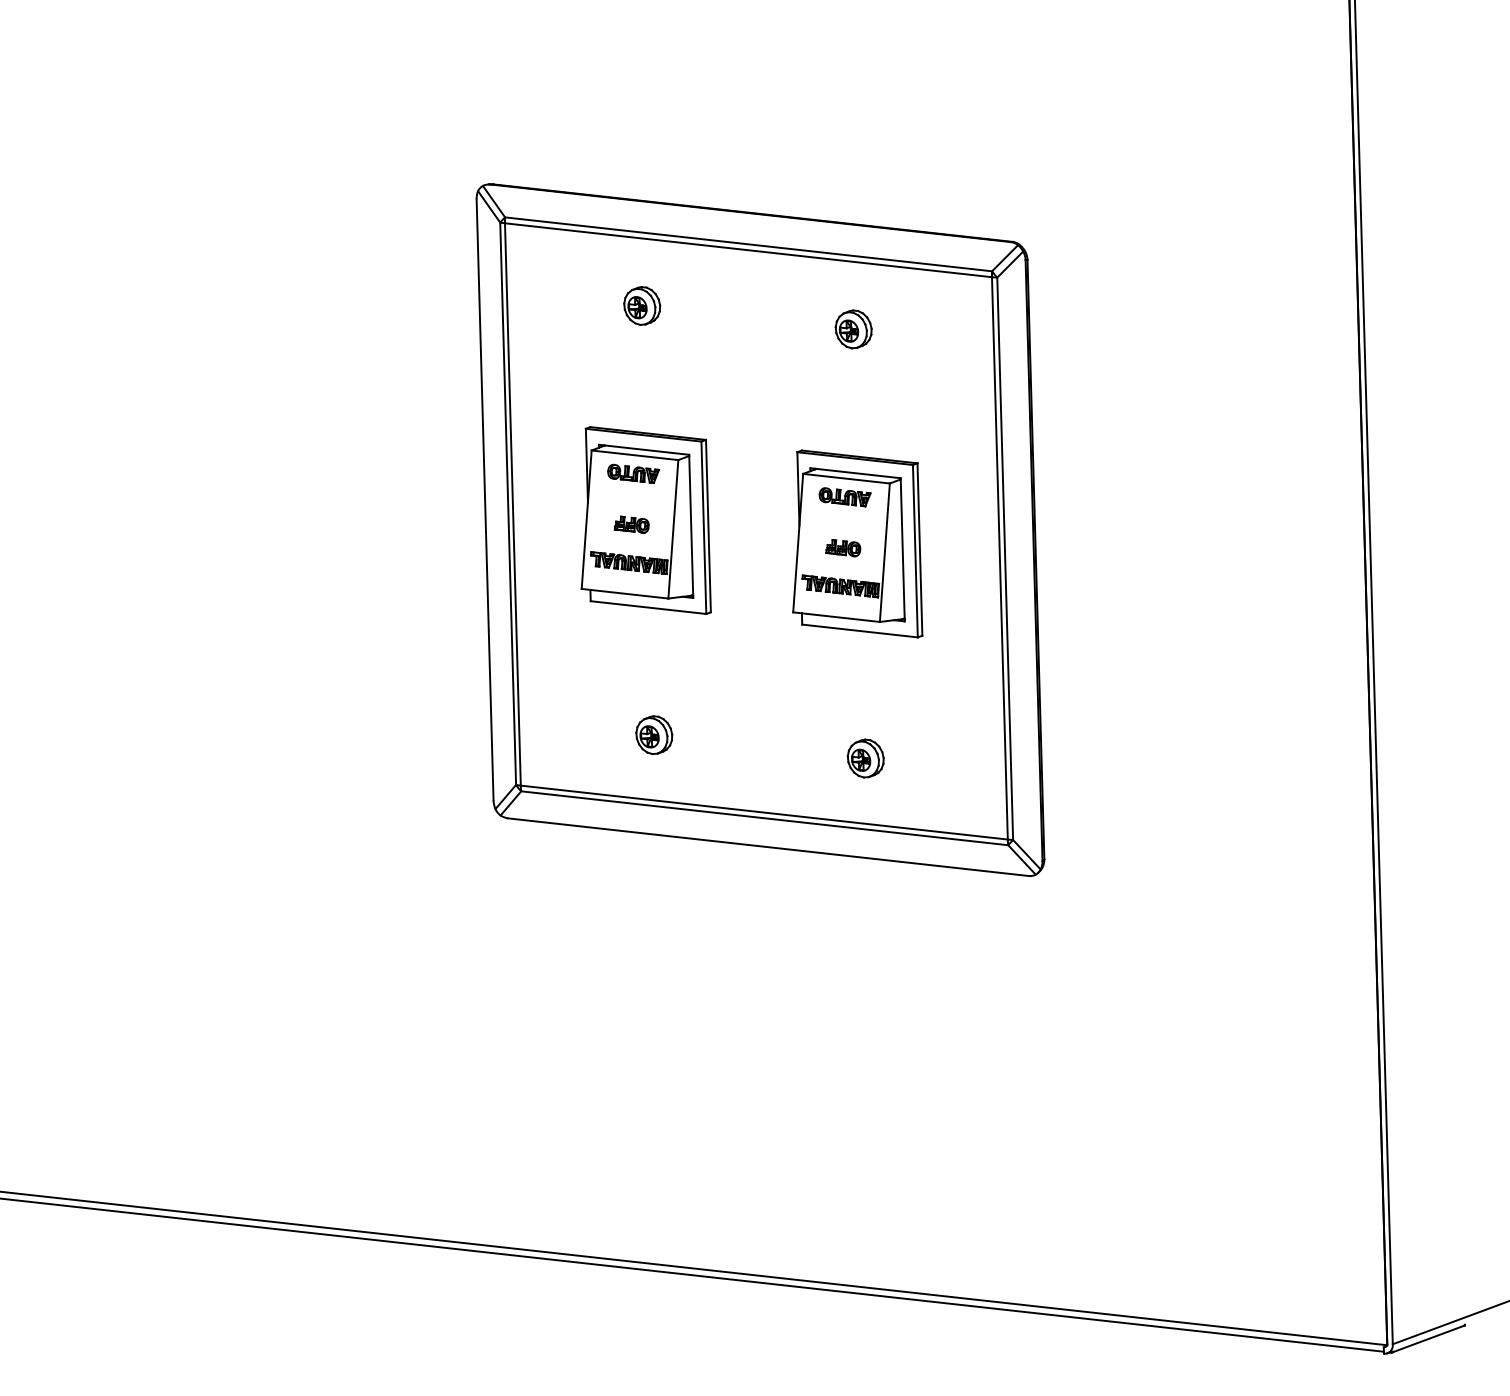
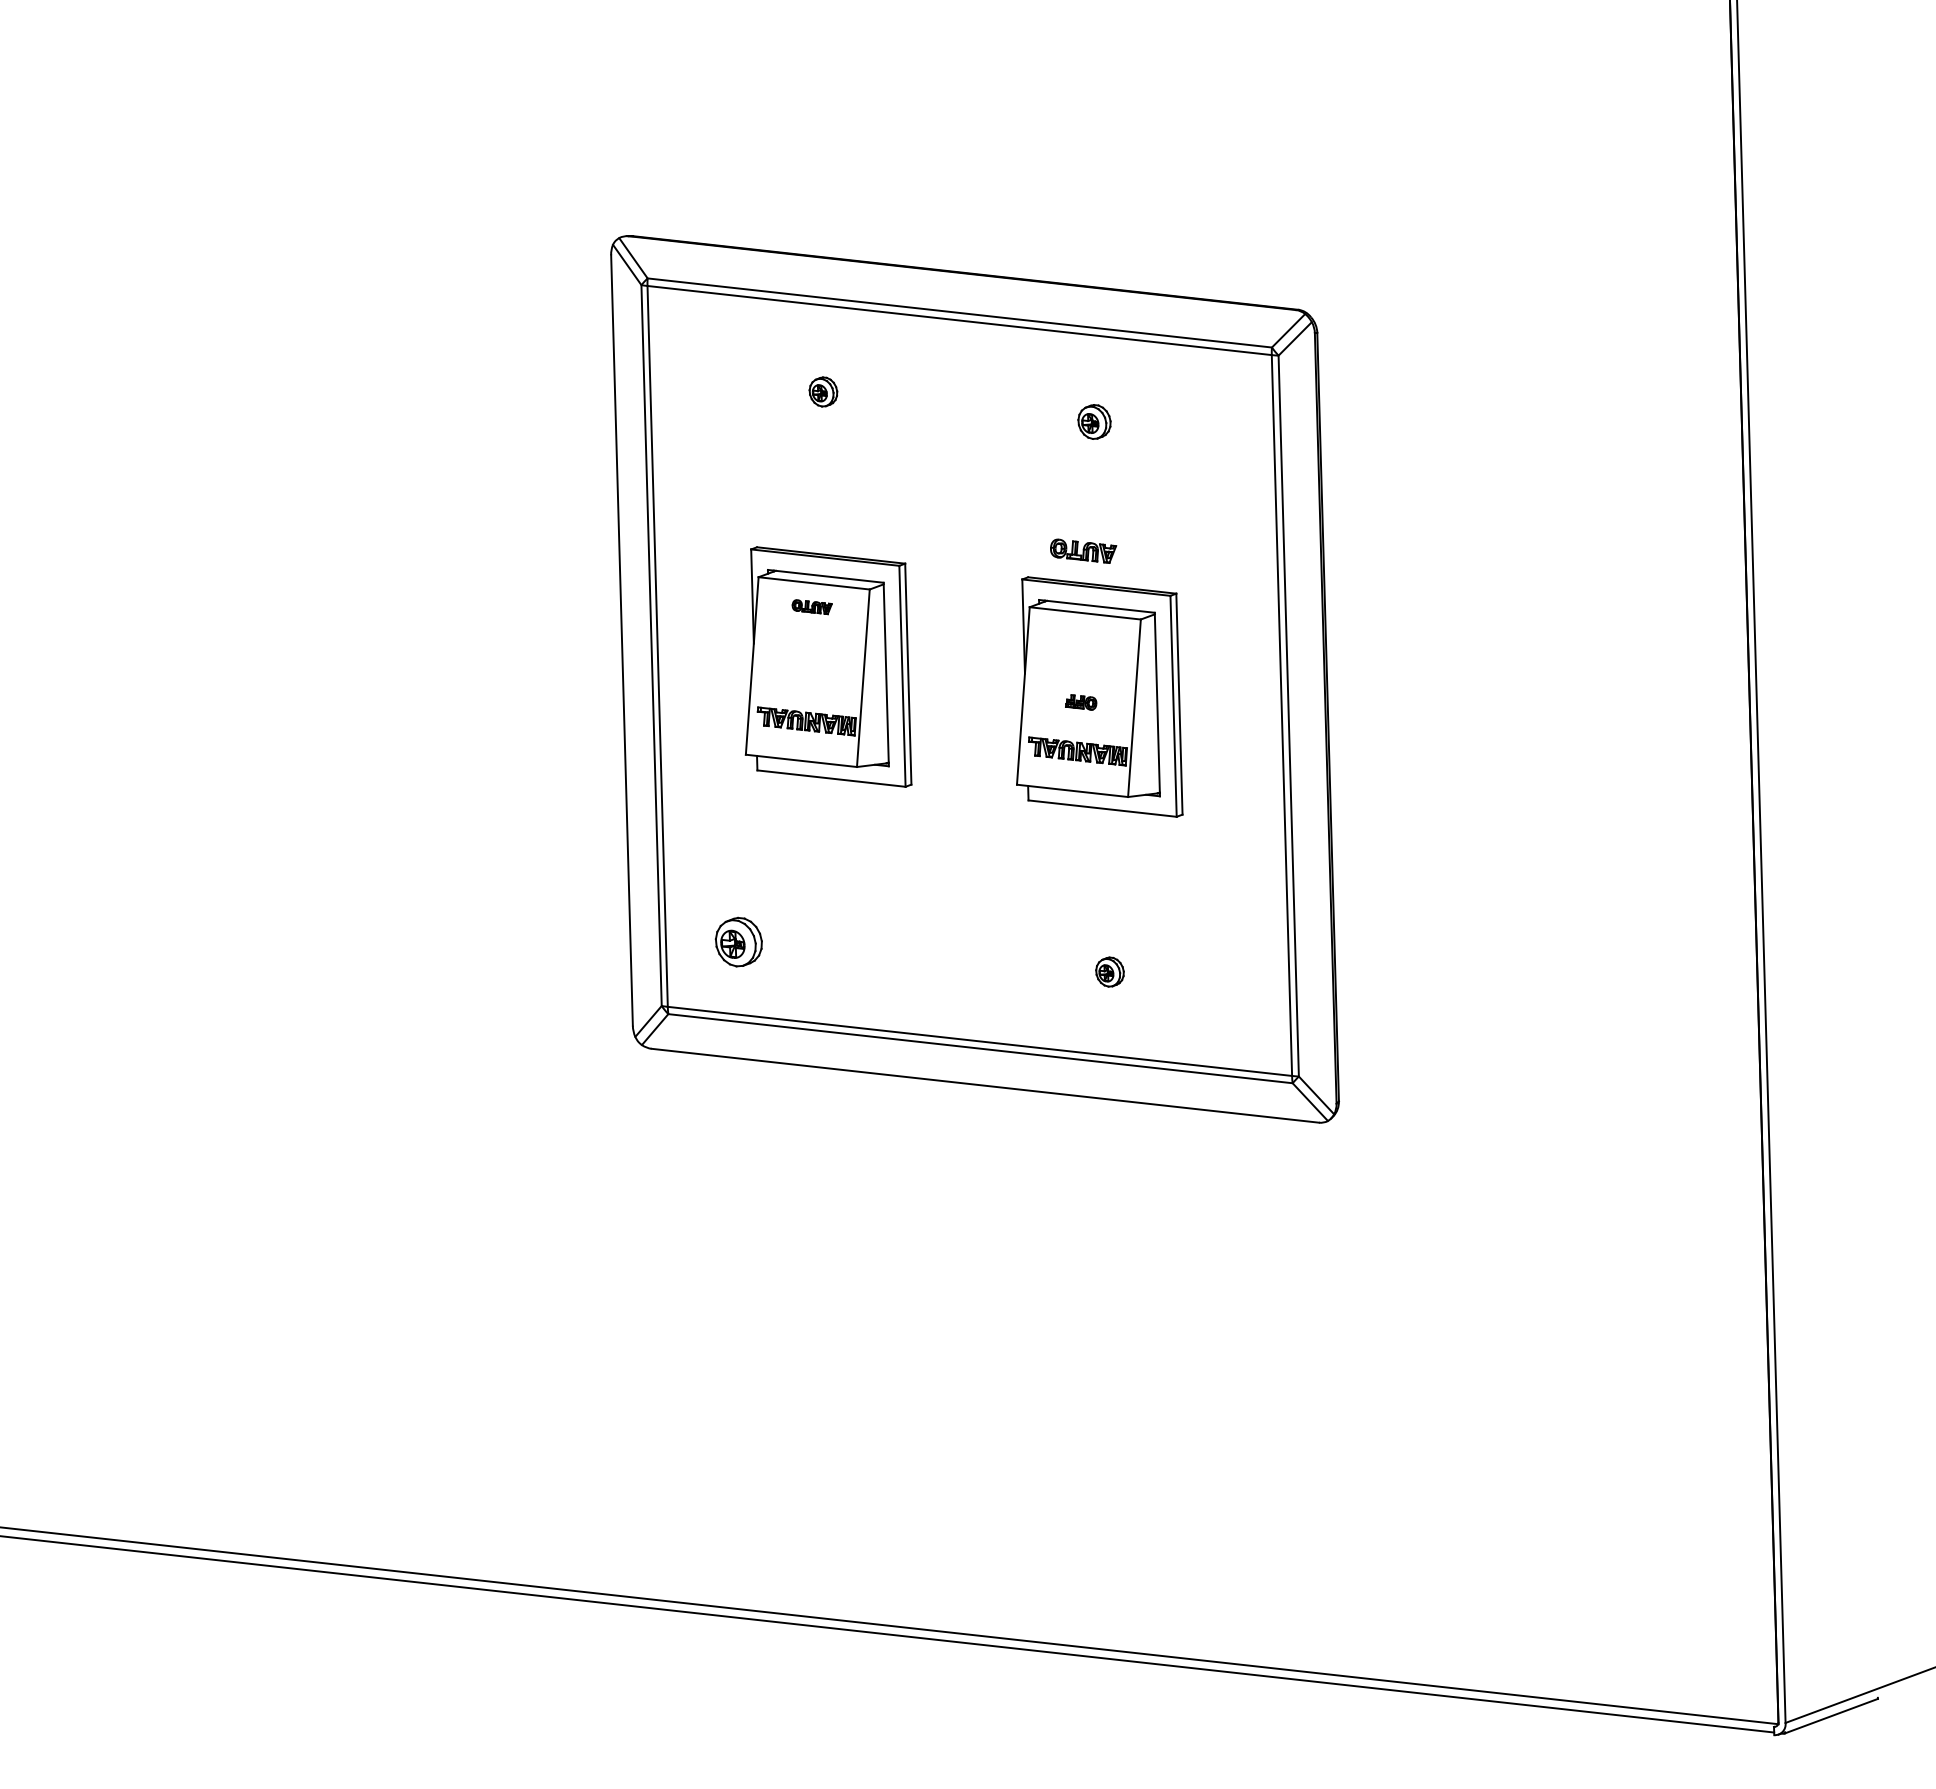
part: (642, 305) -> (823, 391), size x0.6
part: (853, 329) -> (1094, 421), size x0.7
part: (632, 473) -> (811, 606), size x0.6
part: (845, 496) -> (1083, 550), moved
part: (631, 524) -> (809, 672), removed
part: (842, 548) -> (1080, 702), size x0.7
part: (653, 734) -> (738, 941), moved
part: (865, 758) -> (1109, 971), size x0.6

